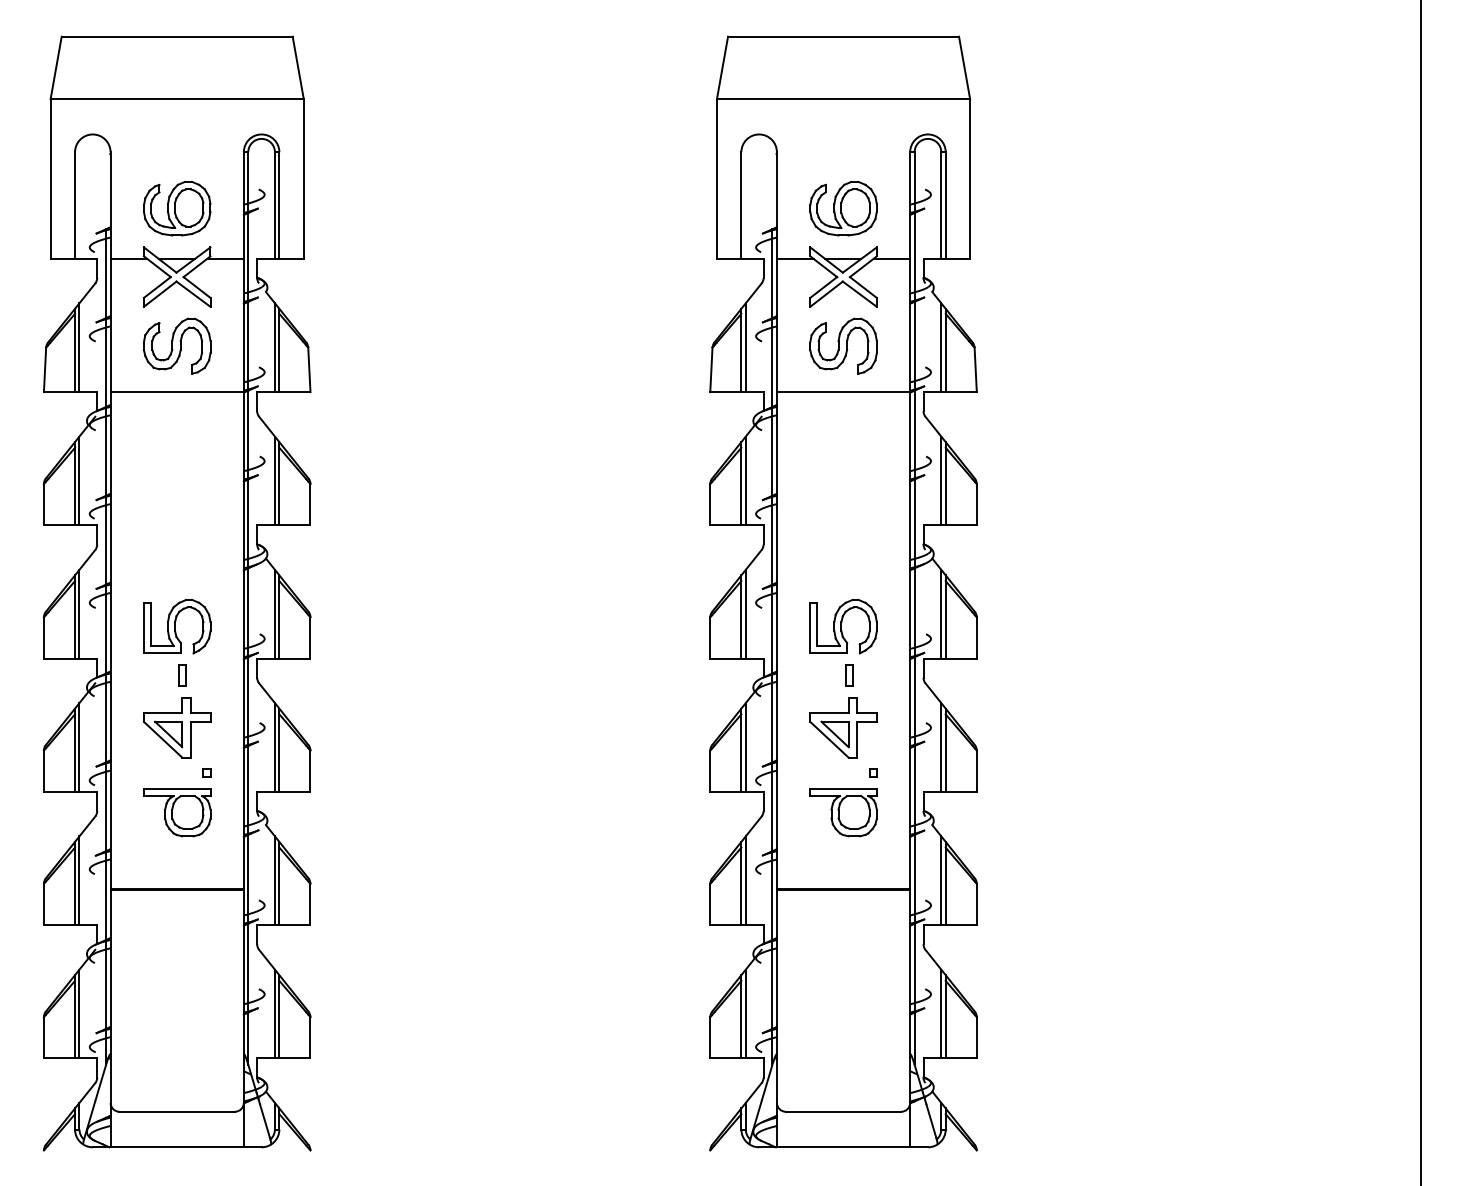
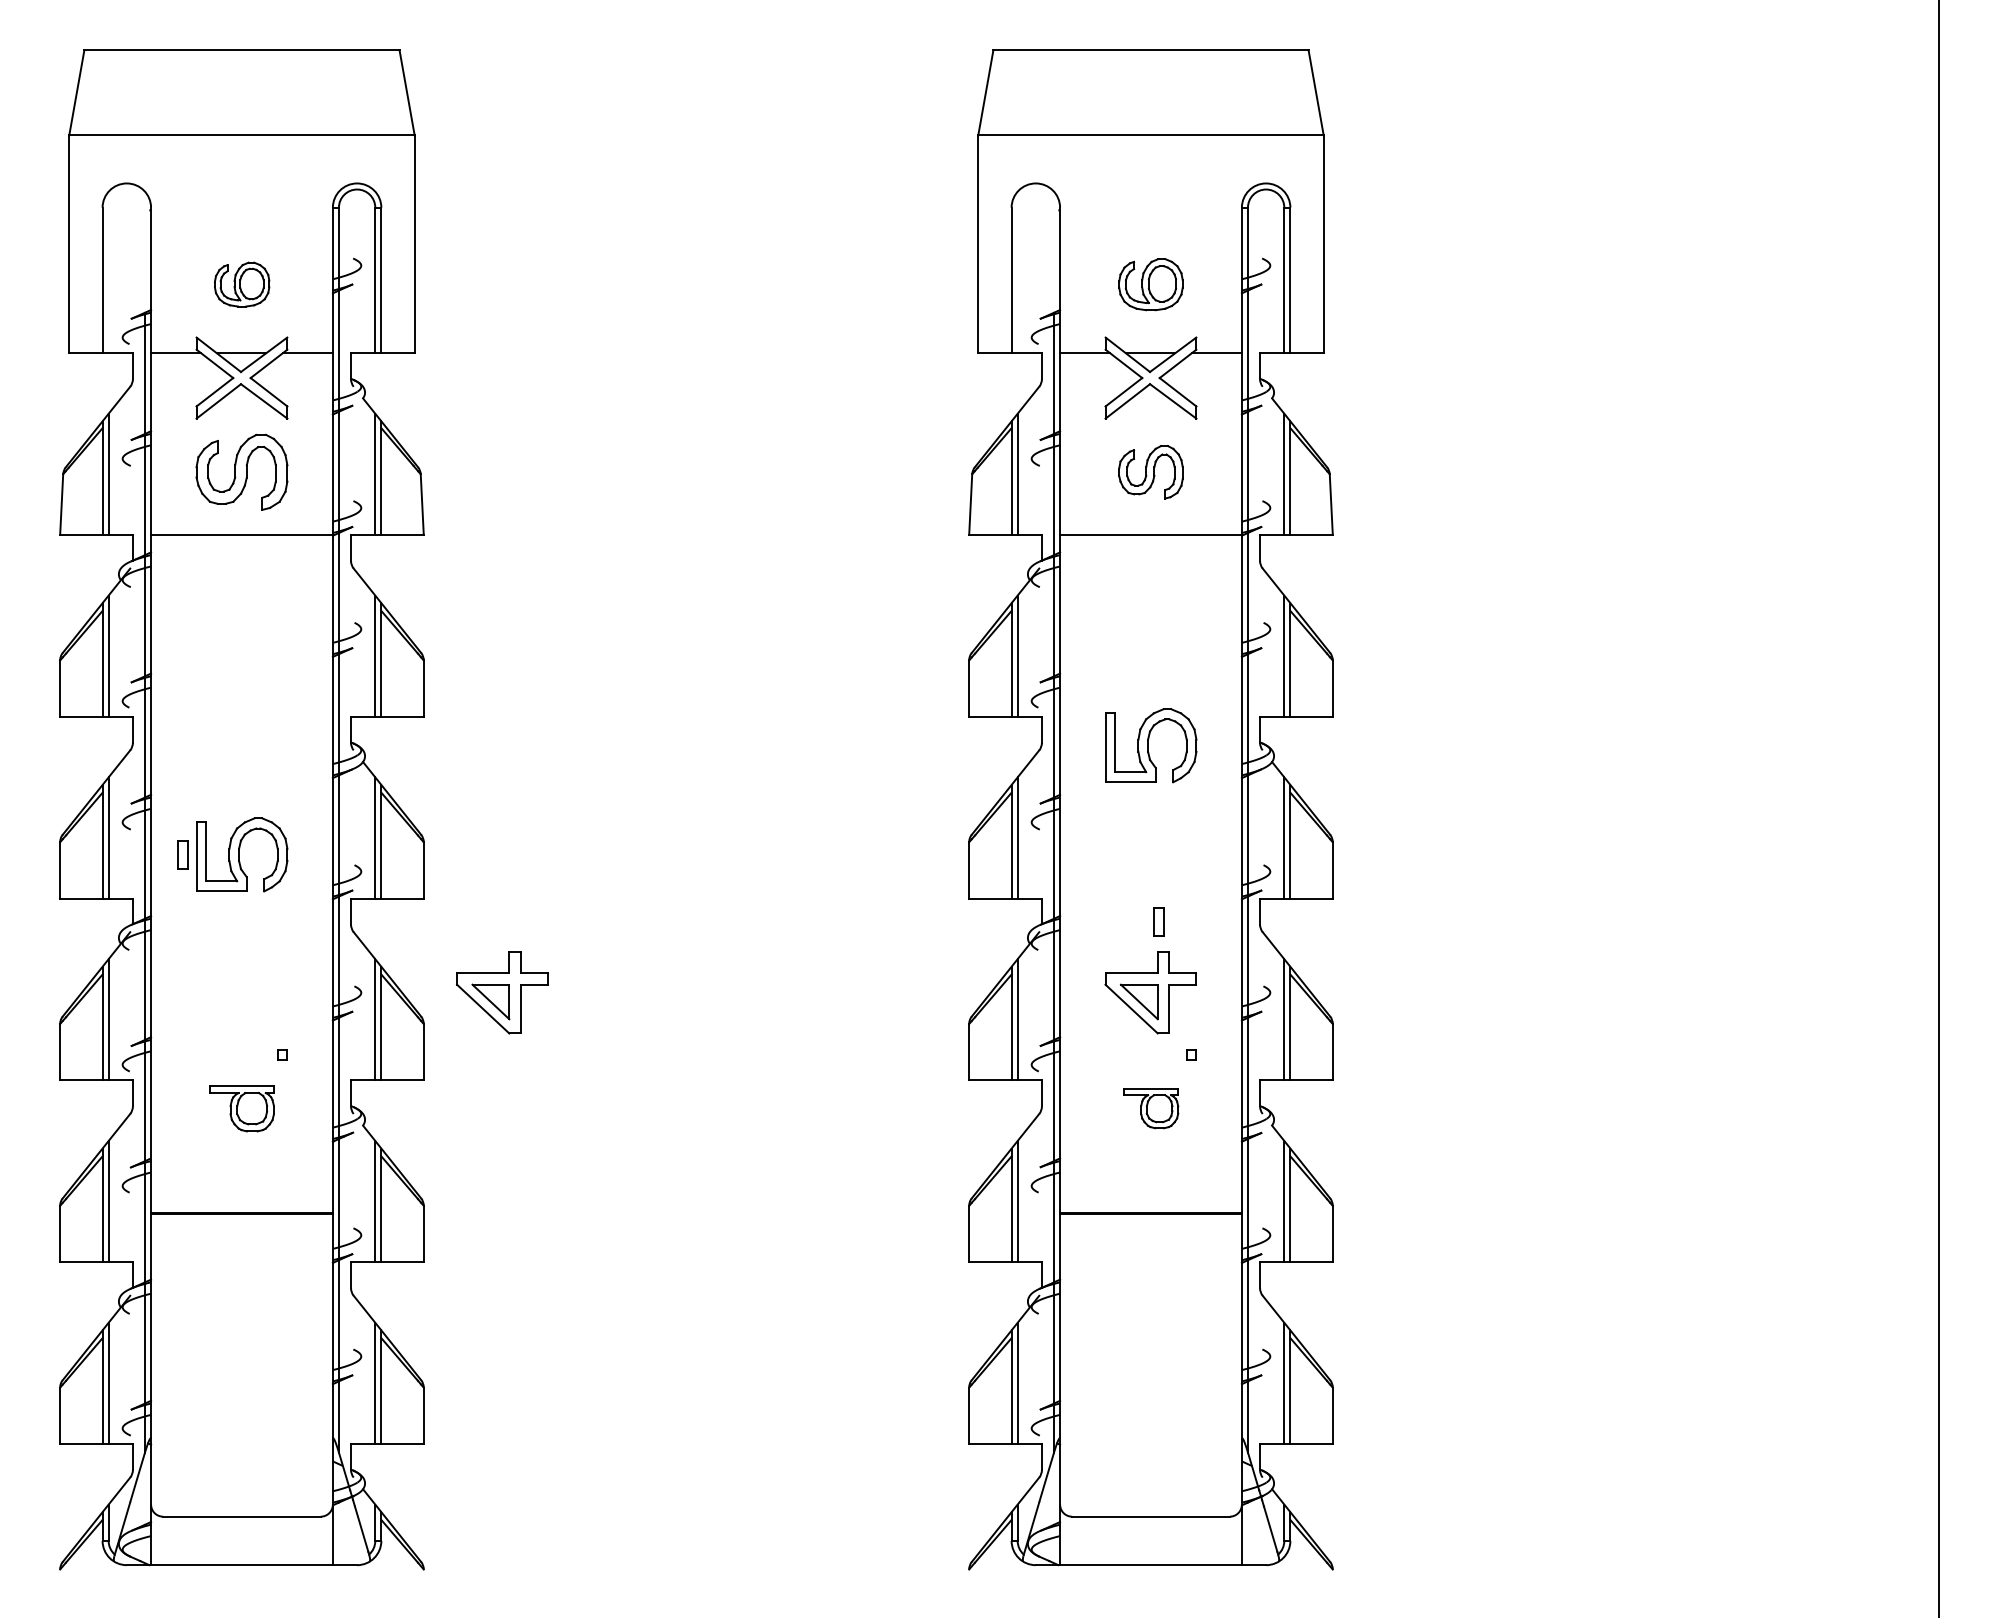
part: (177, 208) -> (242, 284), size x0.6
part: (843, 208) -> (1150, 284), size x0.7
part: (843, 345) -> (1150, 471), size x0.7
part: (843, 626) -> (1150, 745), moved
part: (182, 675) -> (182, 854), moved
part: (176, 727) -> (501, 992), moved
part: (177, 812) -> (242, 1108), size x0.7
part: (843, 812) -> (1150, 1108), size x0.6

